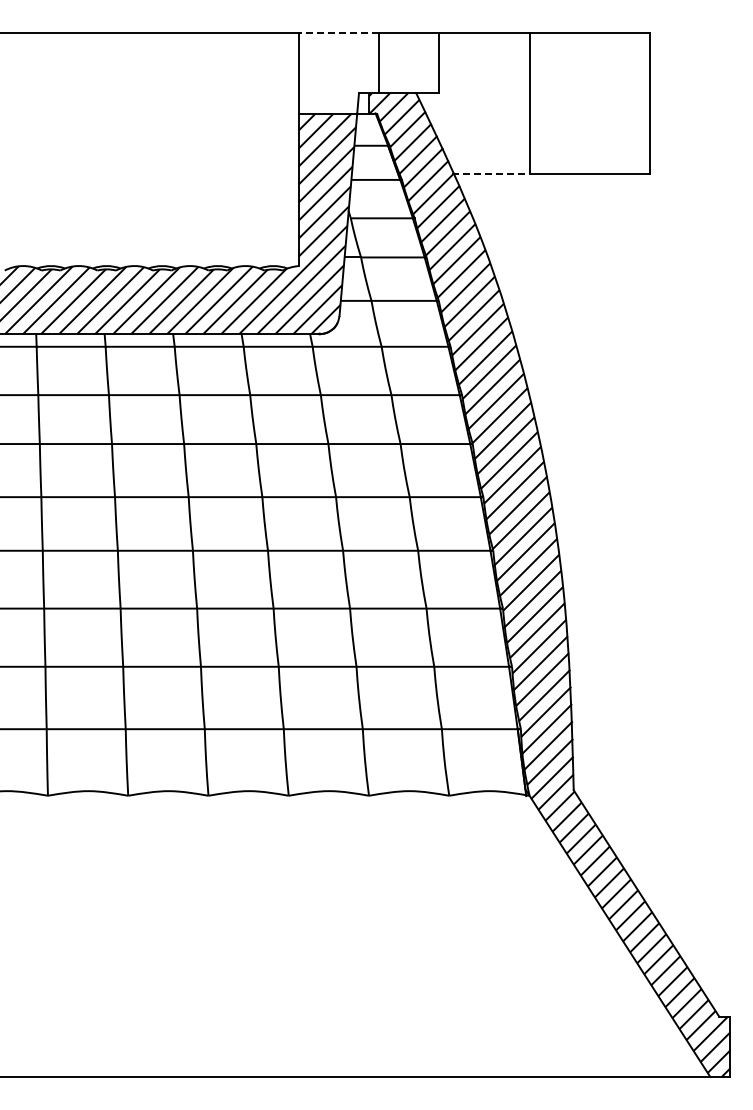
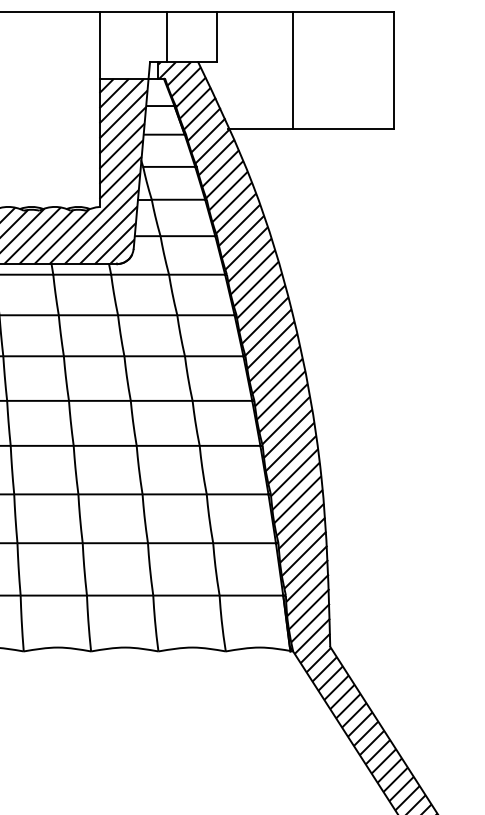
line: (338, 33) -> (132, 11), dashed -> solid
line: (490, 173) -> (260, 129), dashed -> solid

